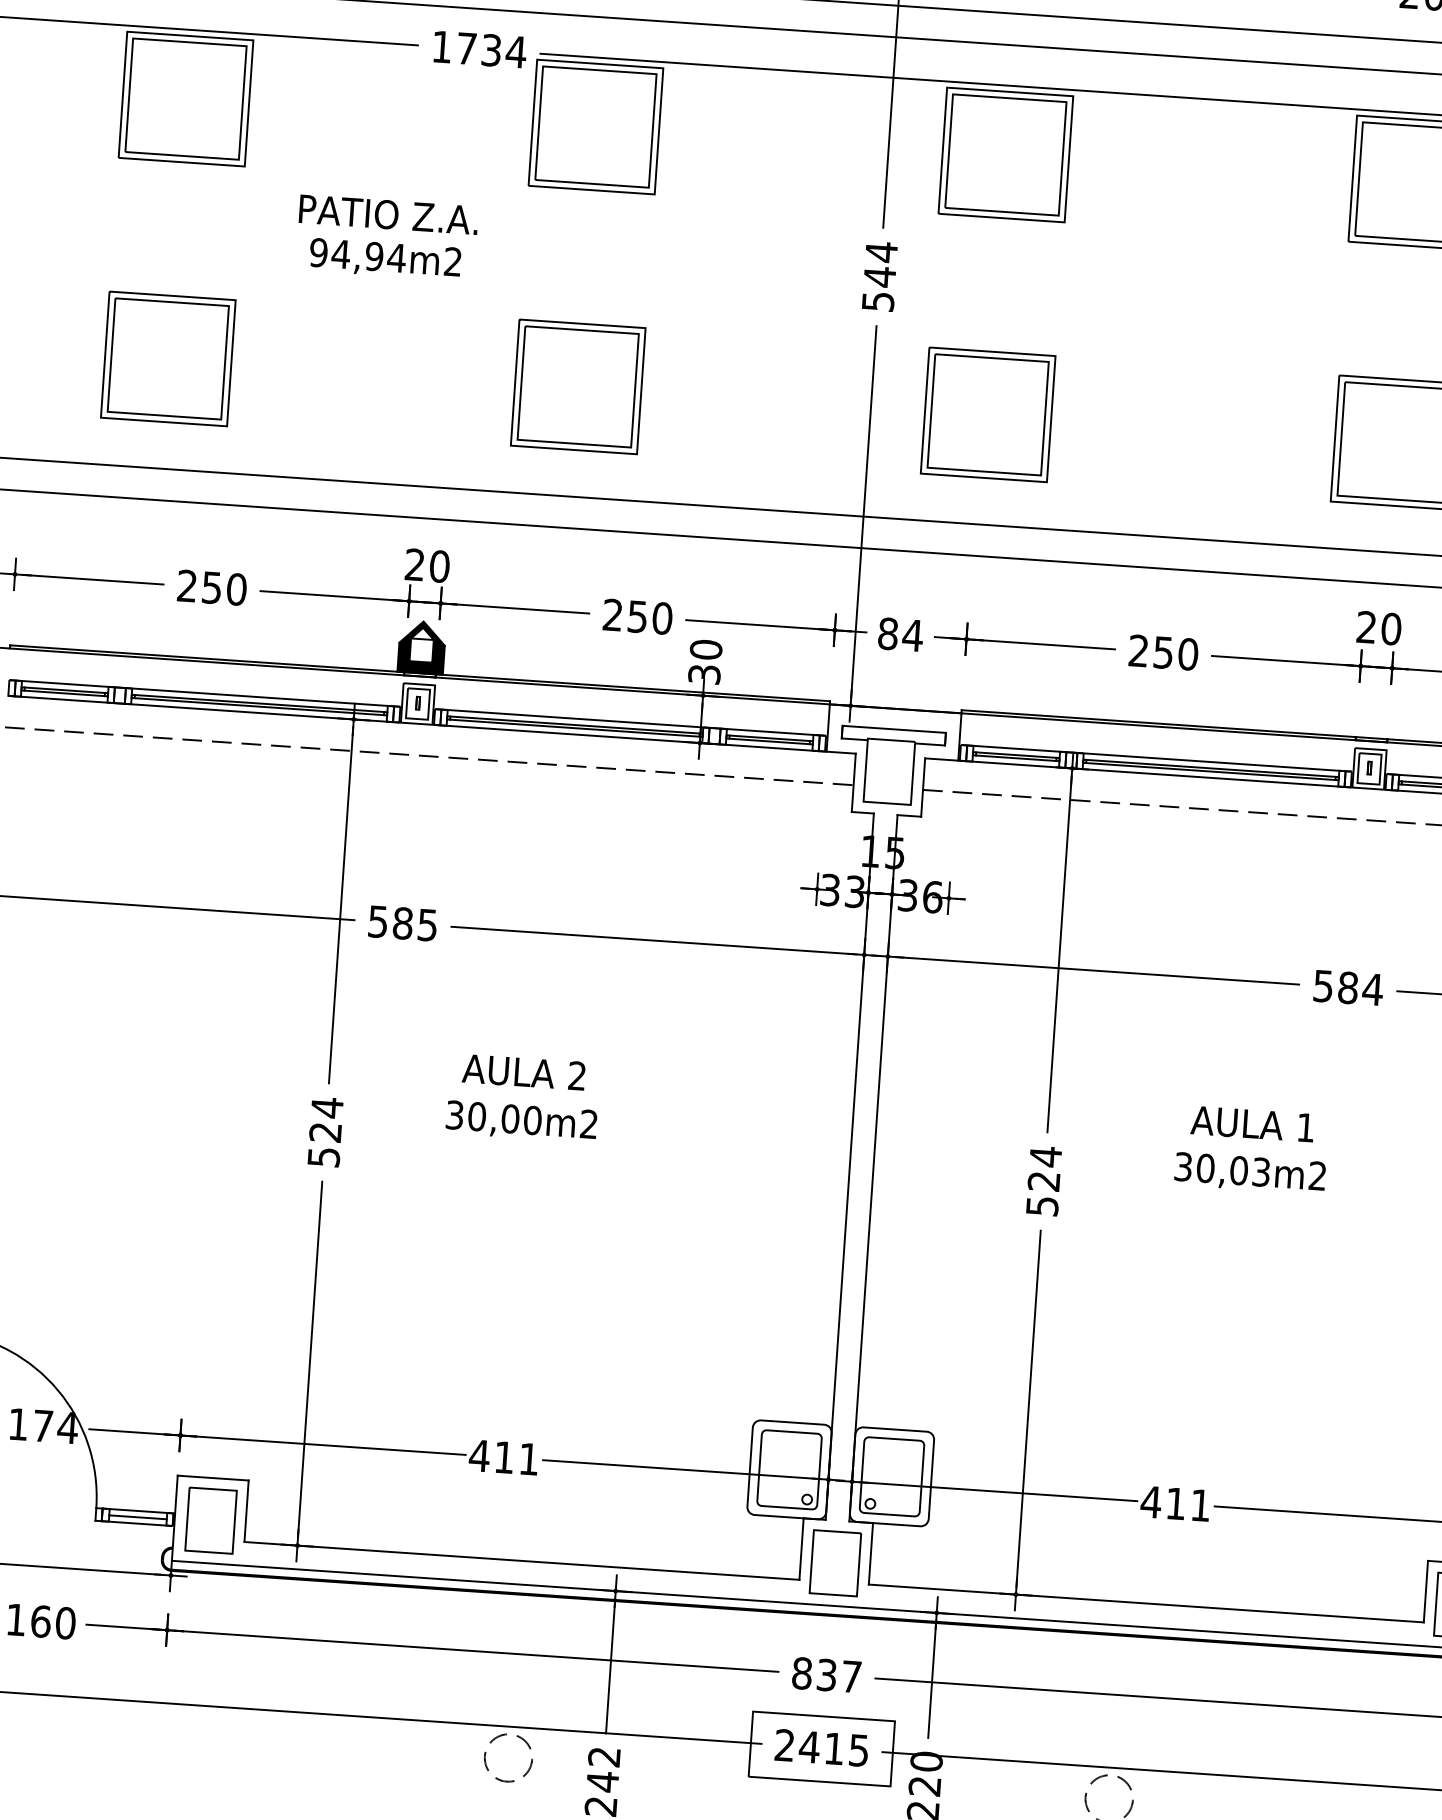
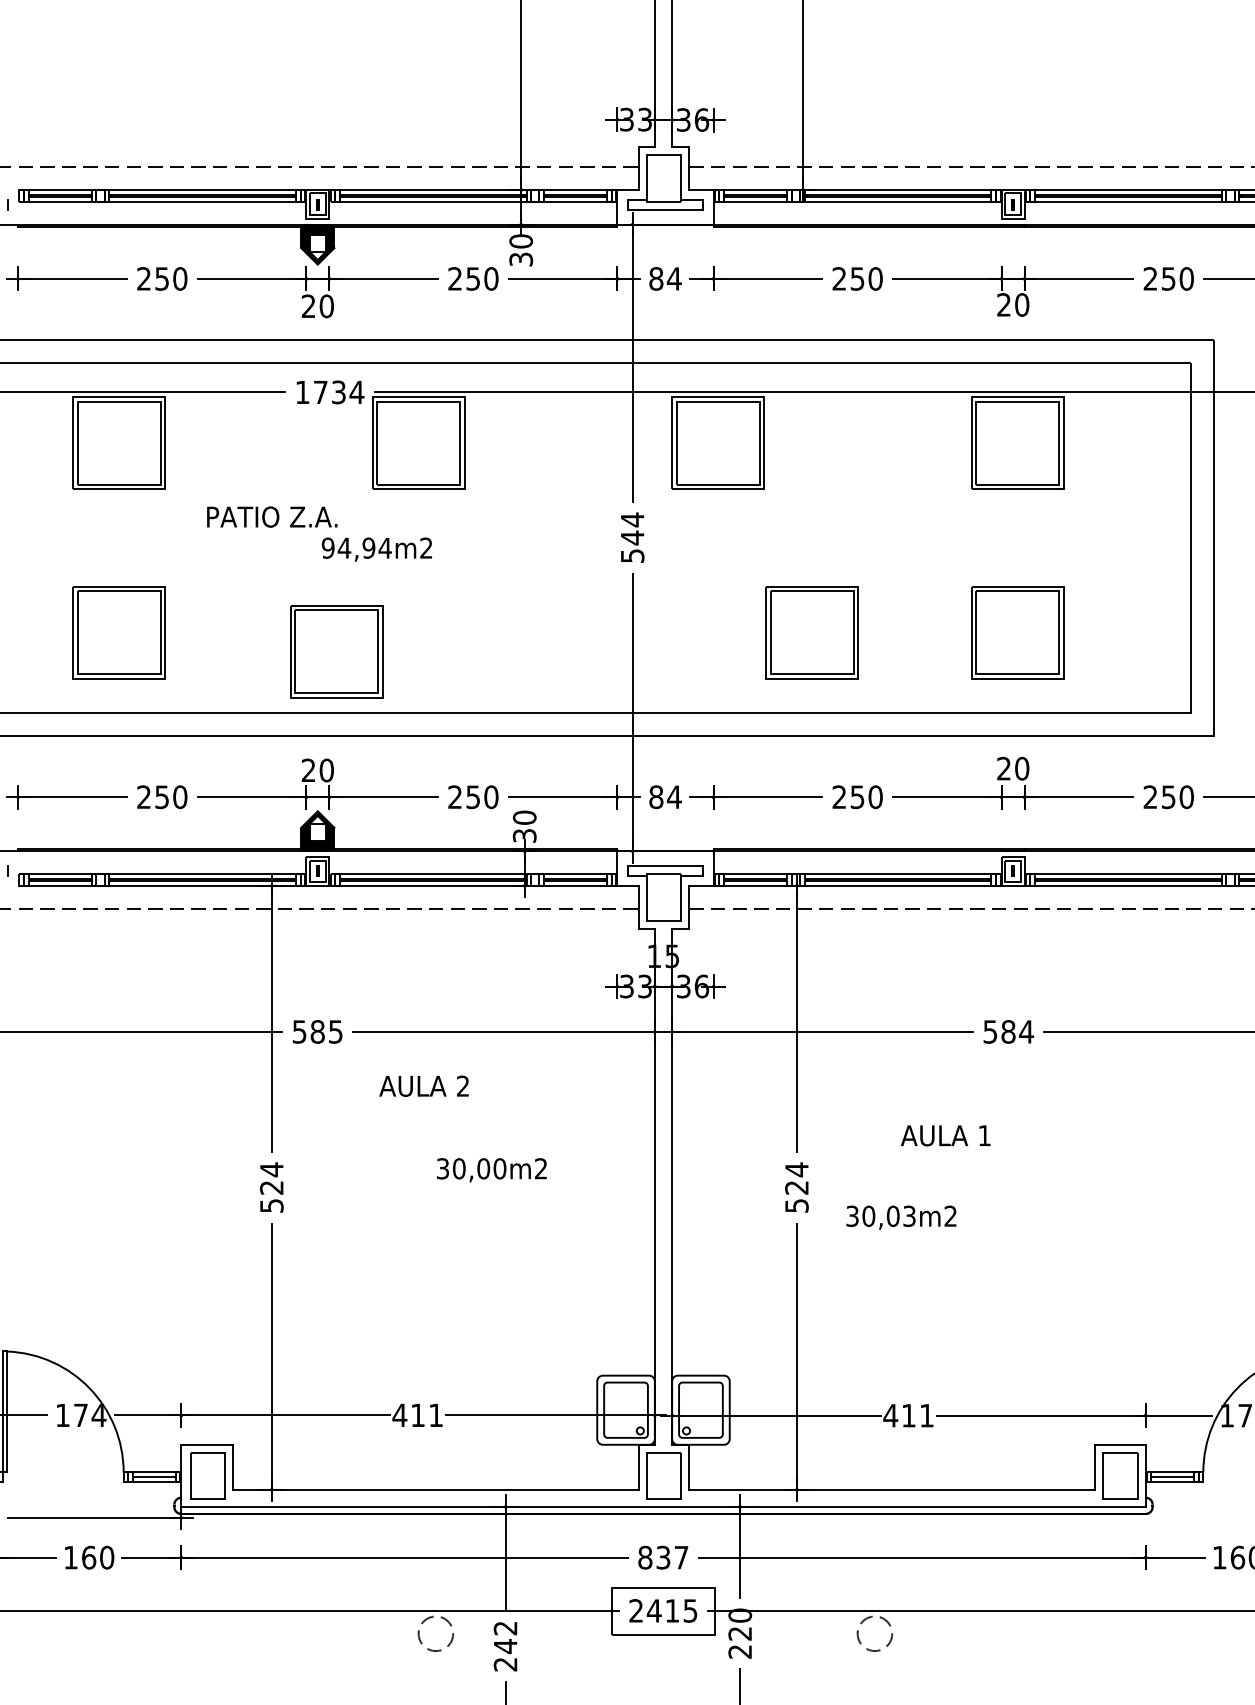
text: (384, 259) -> (376, 549), moved
part: (578, 386) -> (336, 651), moved
part: (987, 414) -> (811, 632), moved
text: (523, 1071) -> (423, 1085), moved
text: (521, 1122) -> (491, 1170), moved
text: (1250, 1173) -> (901, 1217), moved

